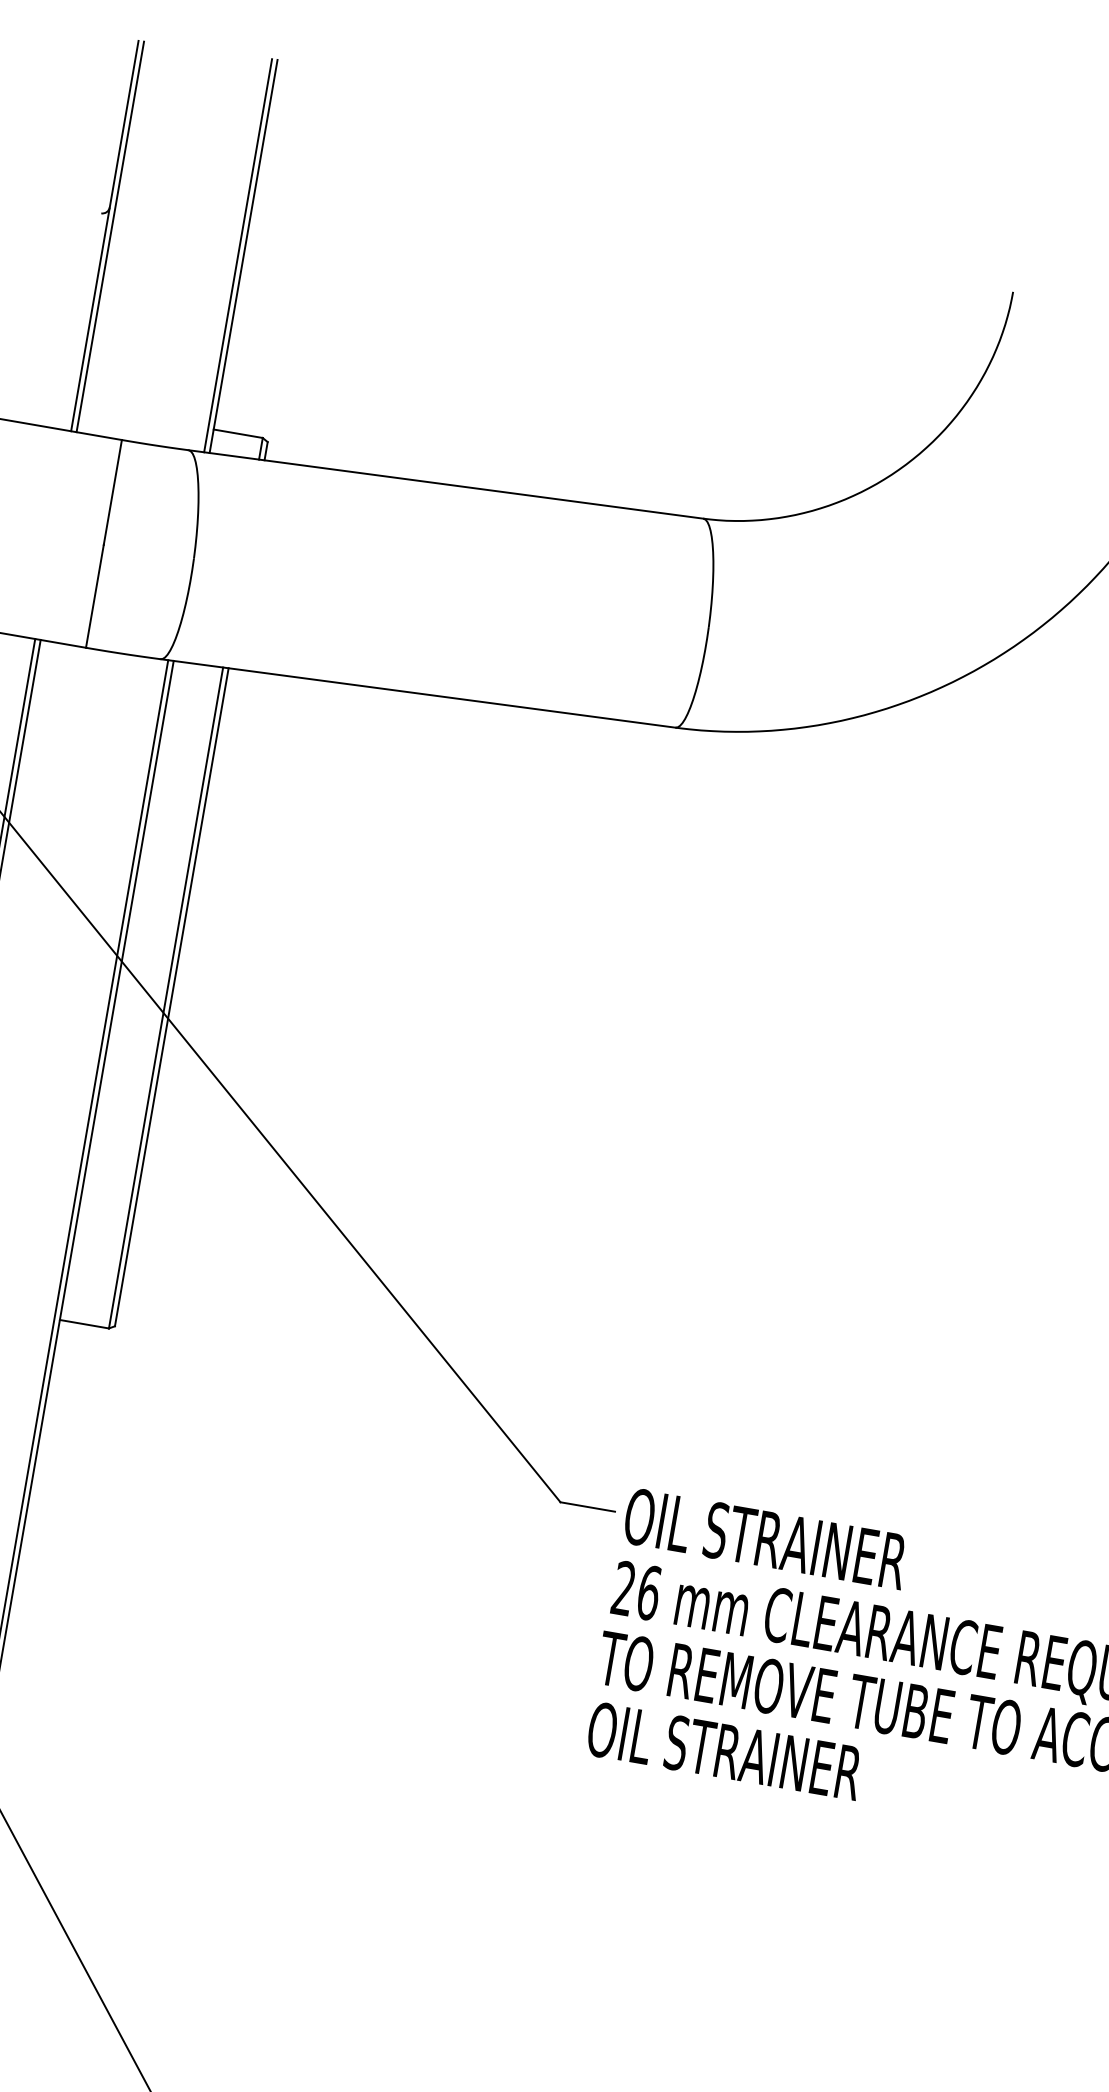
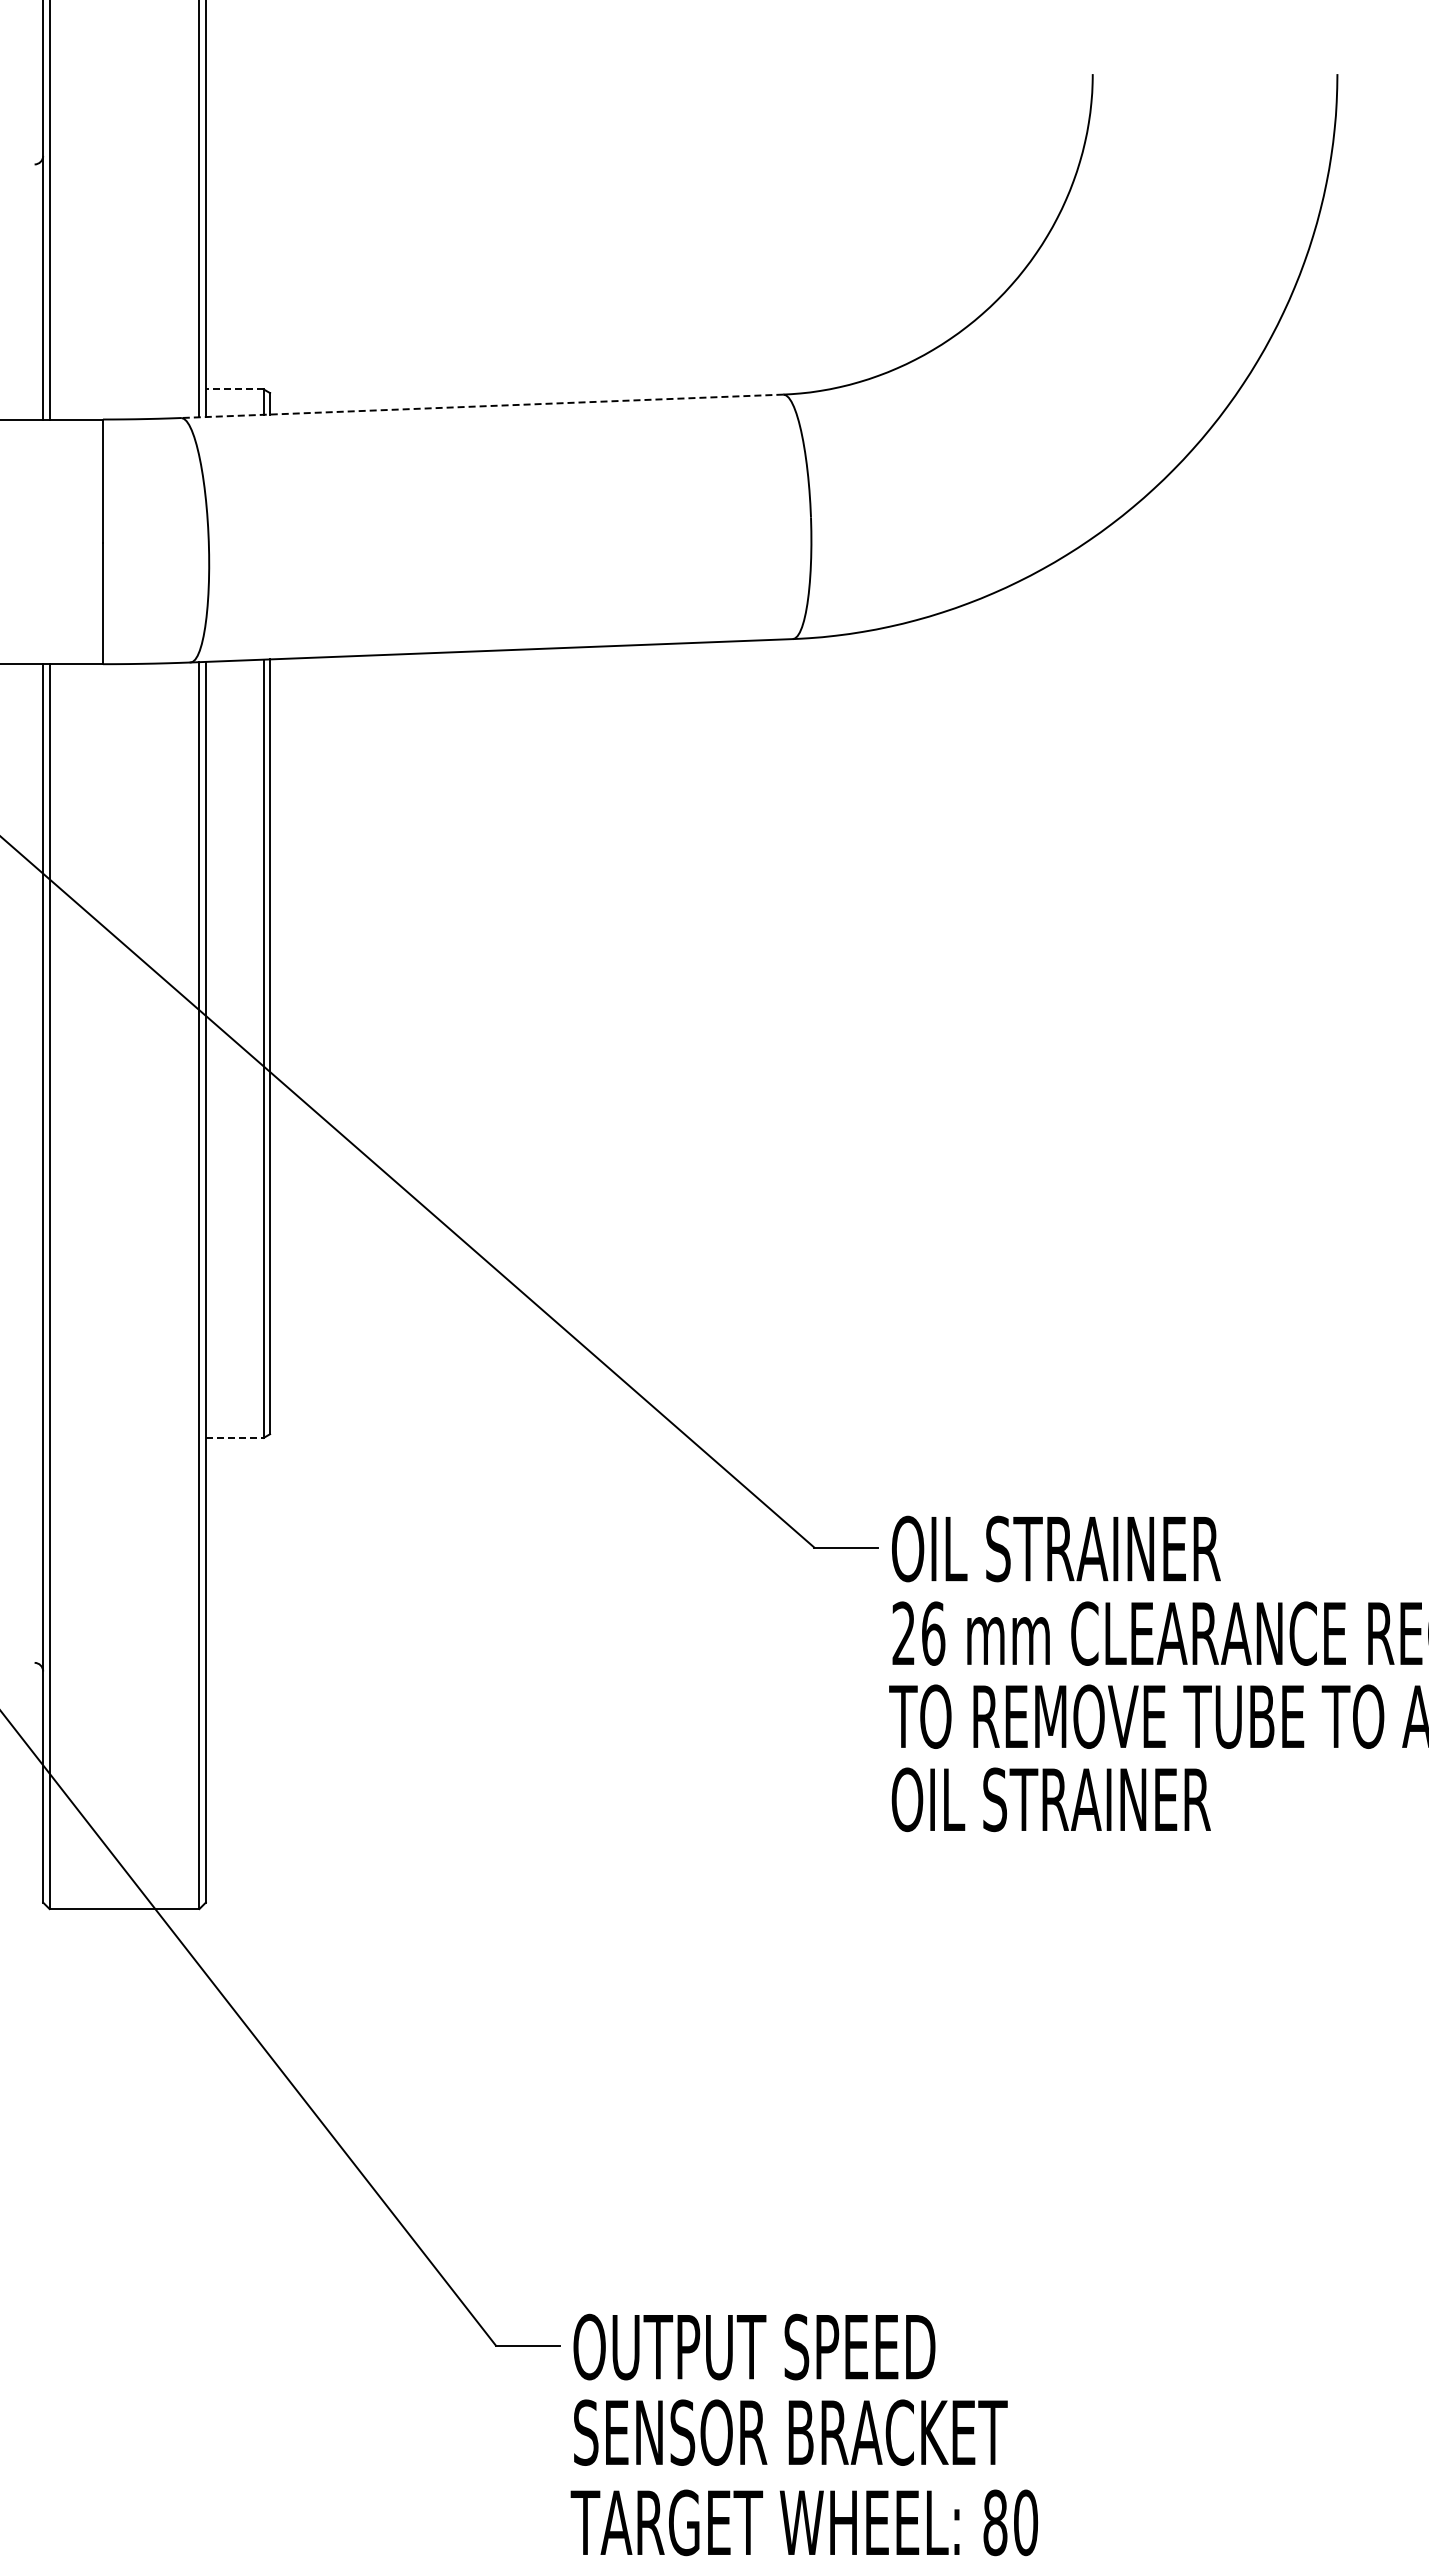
line: (238, 433) -> (234, 389), solid -> dashed
line: (445, 484) -> (481, 406), solid -> dashed
line: (84, 1323) -> (234, 1437), solid -> dashed

